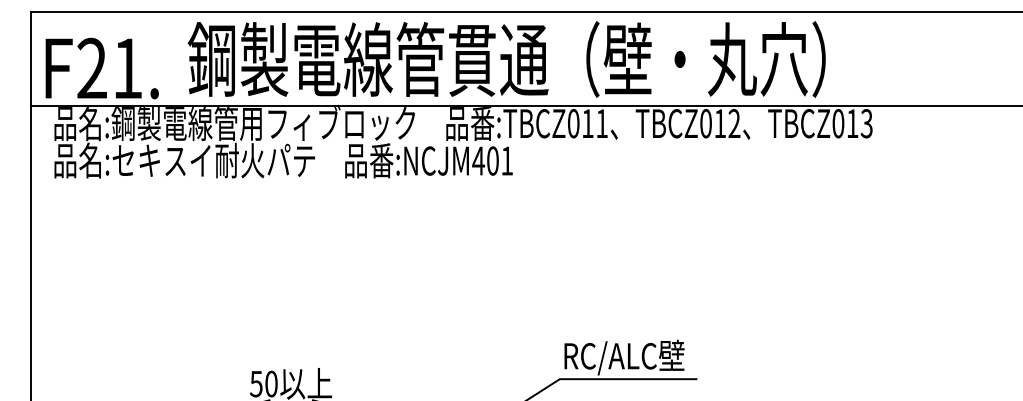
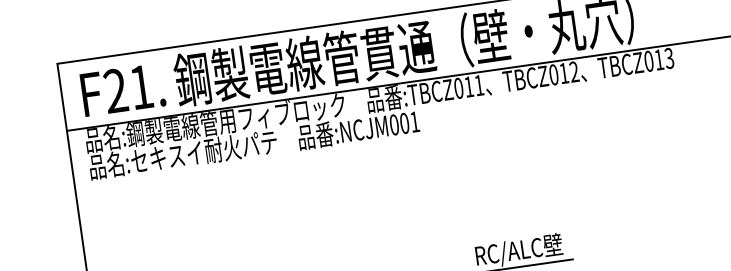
text: (101, 68) -> (122, 89), moved
text: (478, 160) -> (394, 124), :NCJM401 -> :NCJM001

